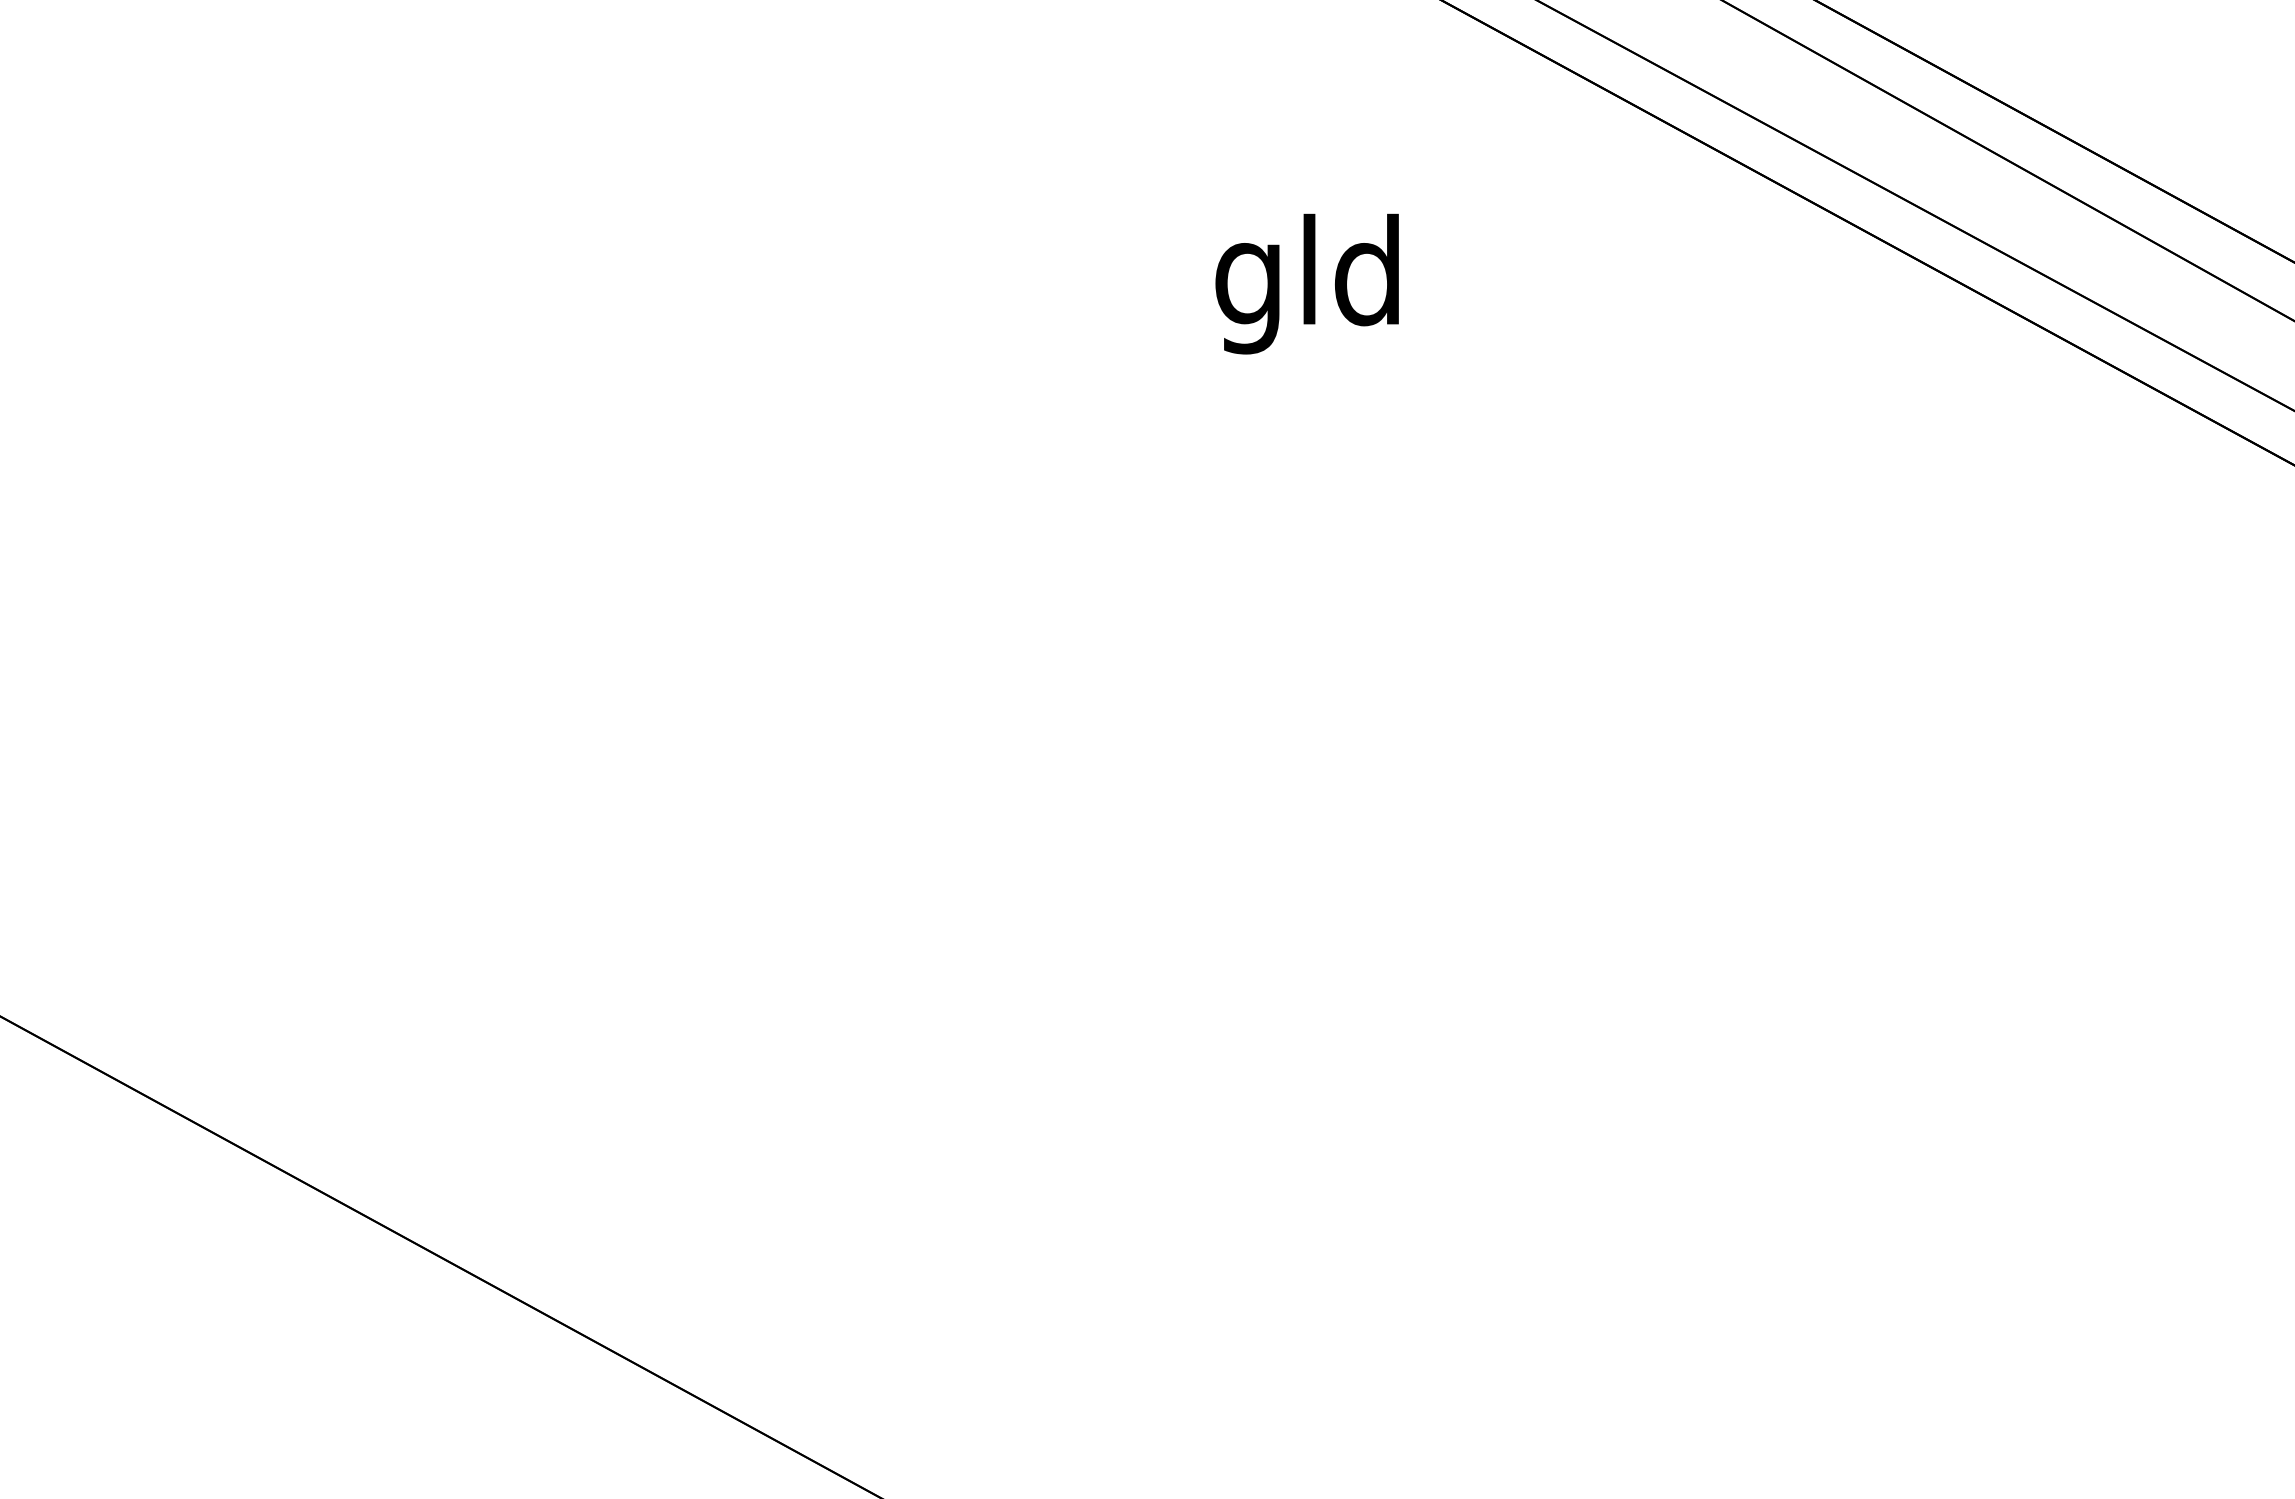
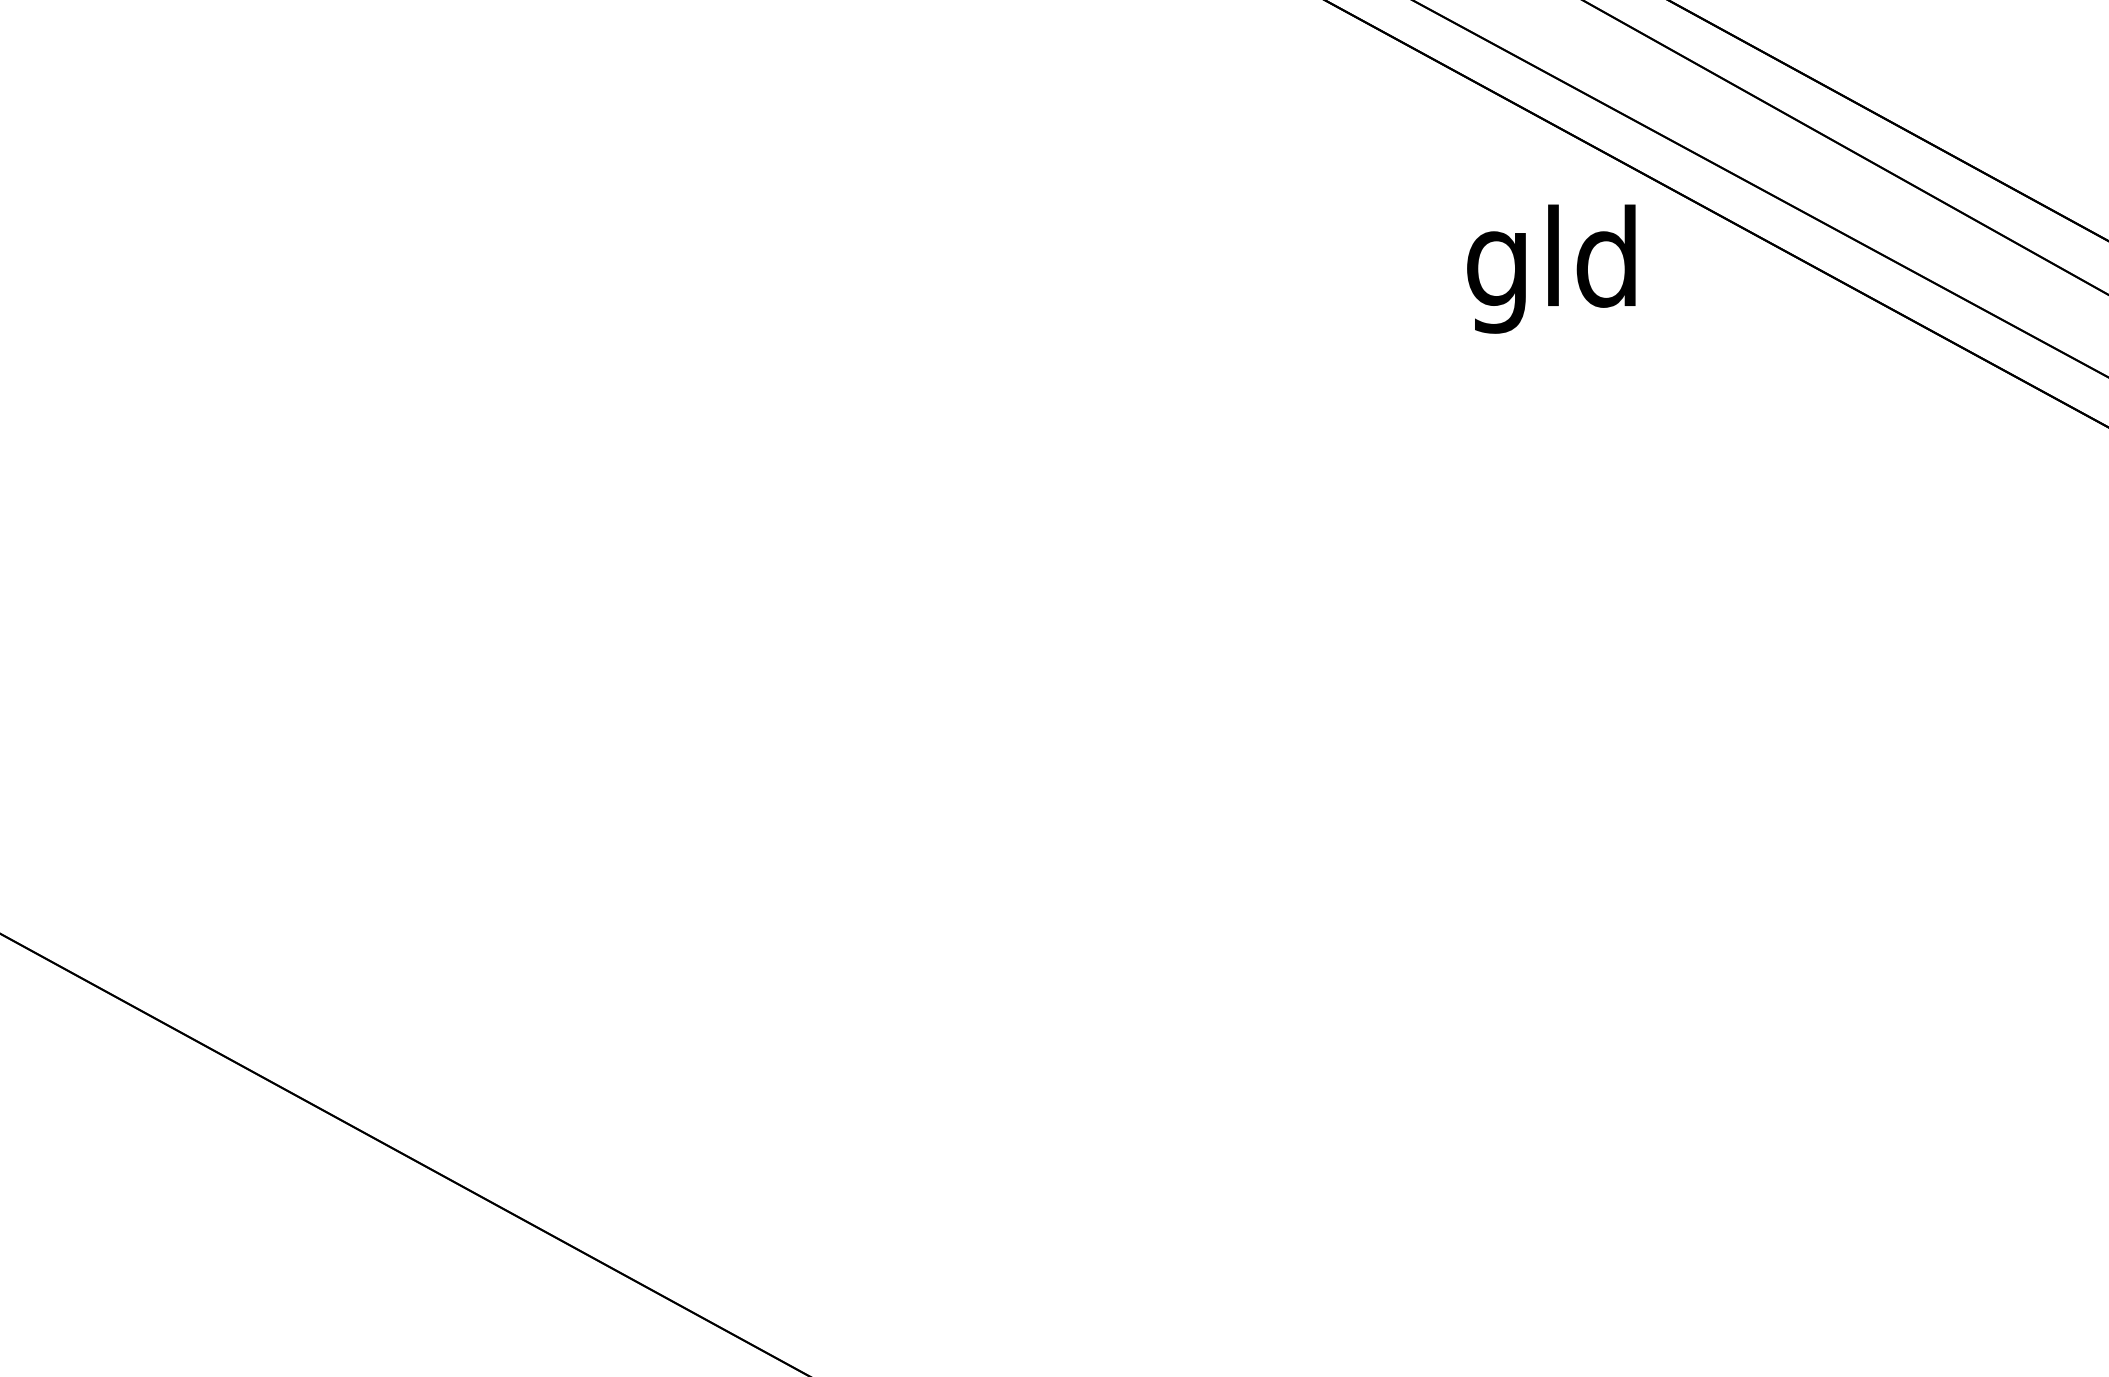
text: (1306, 283) -> (1550, 268), moved

